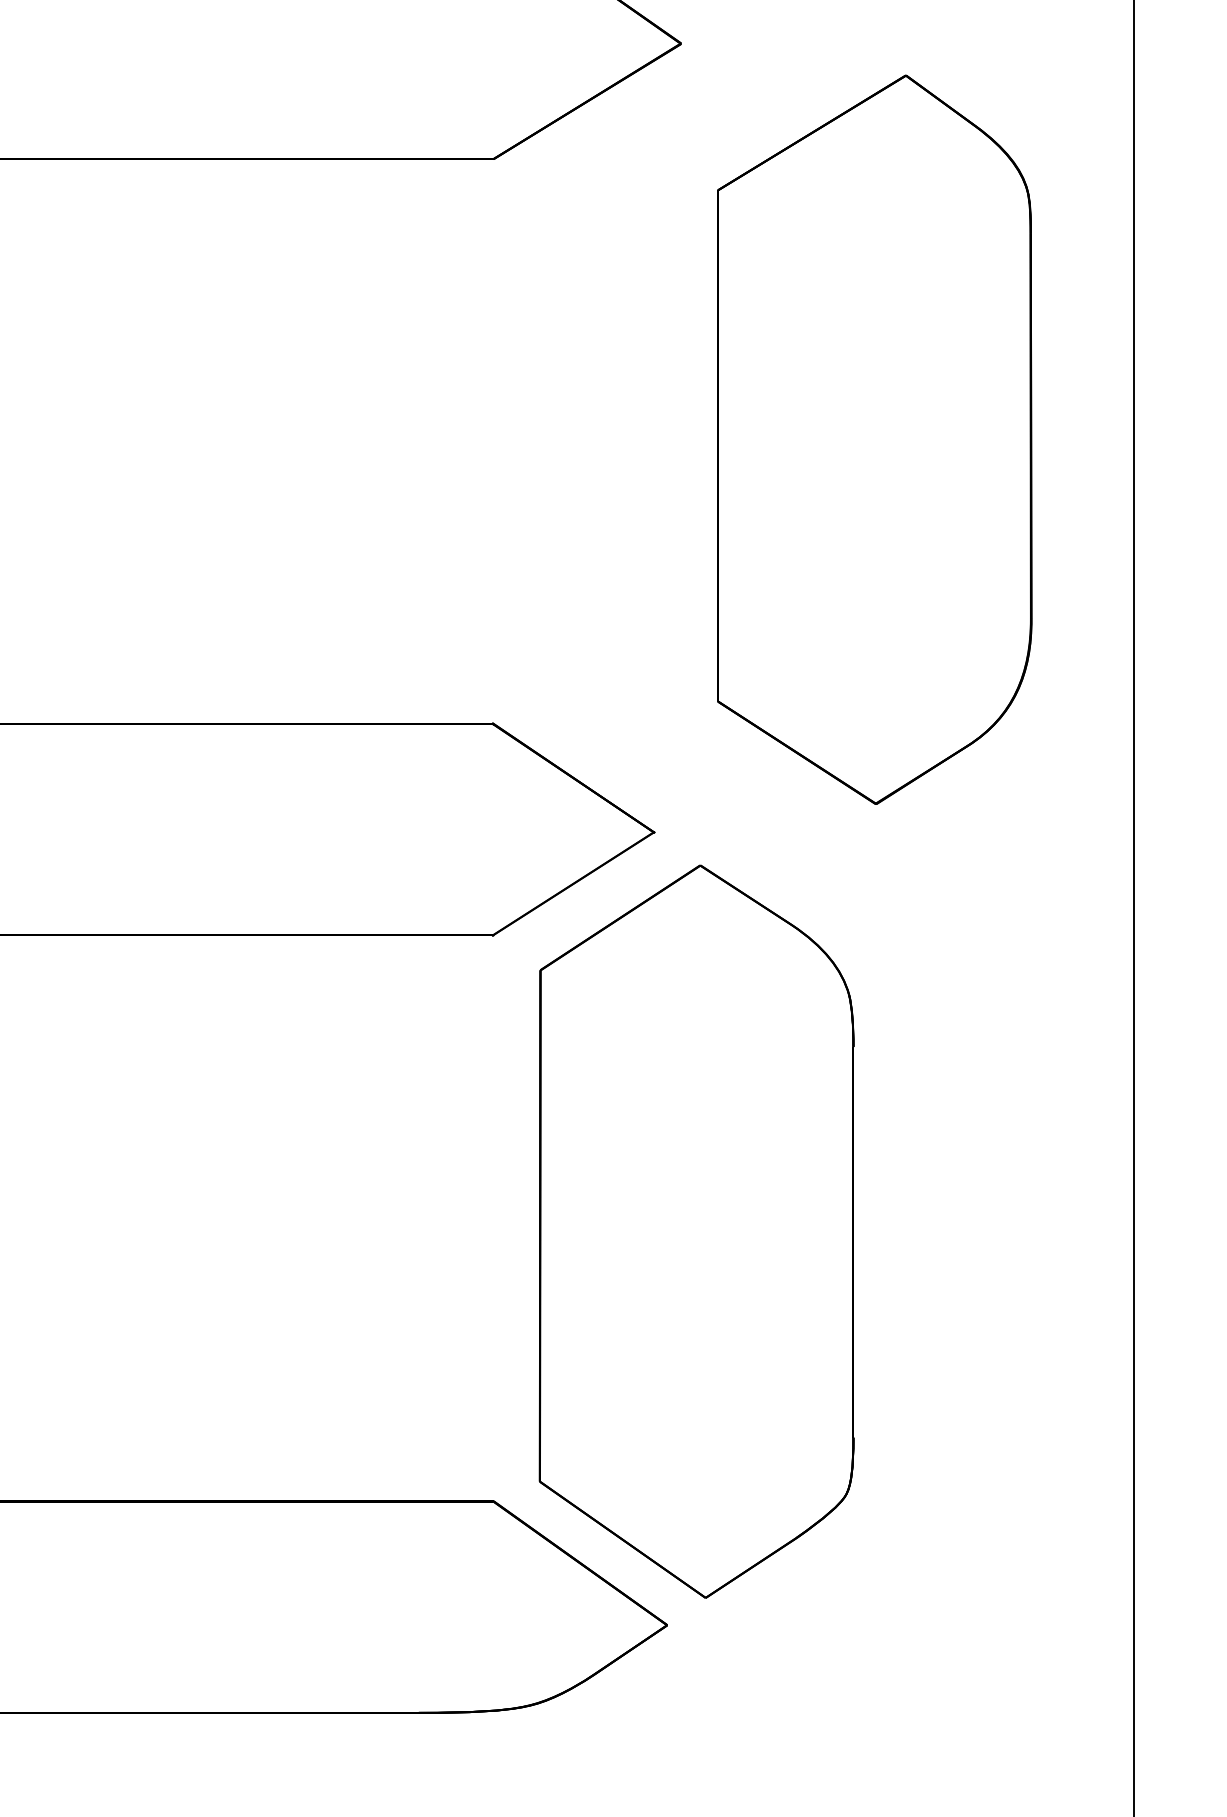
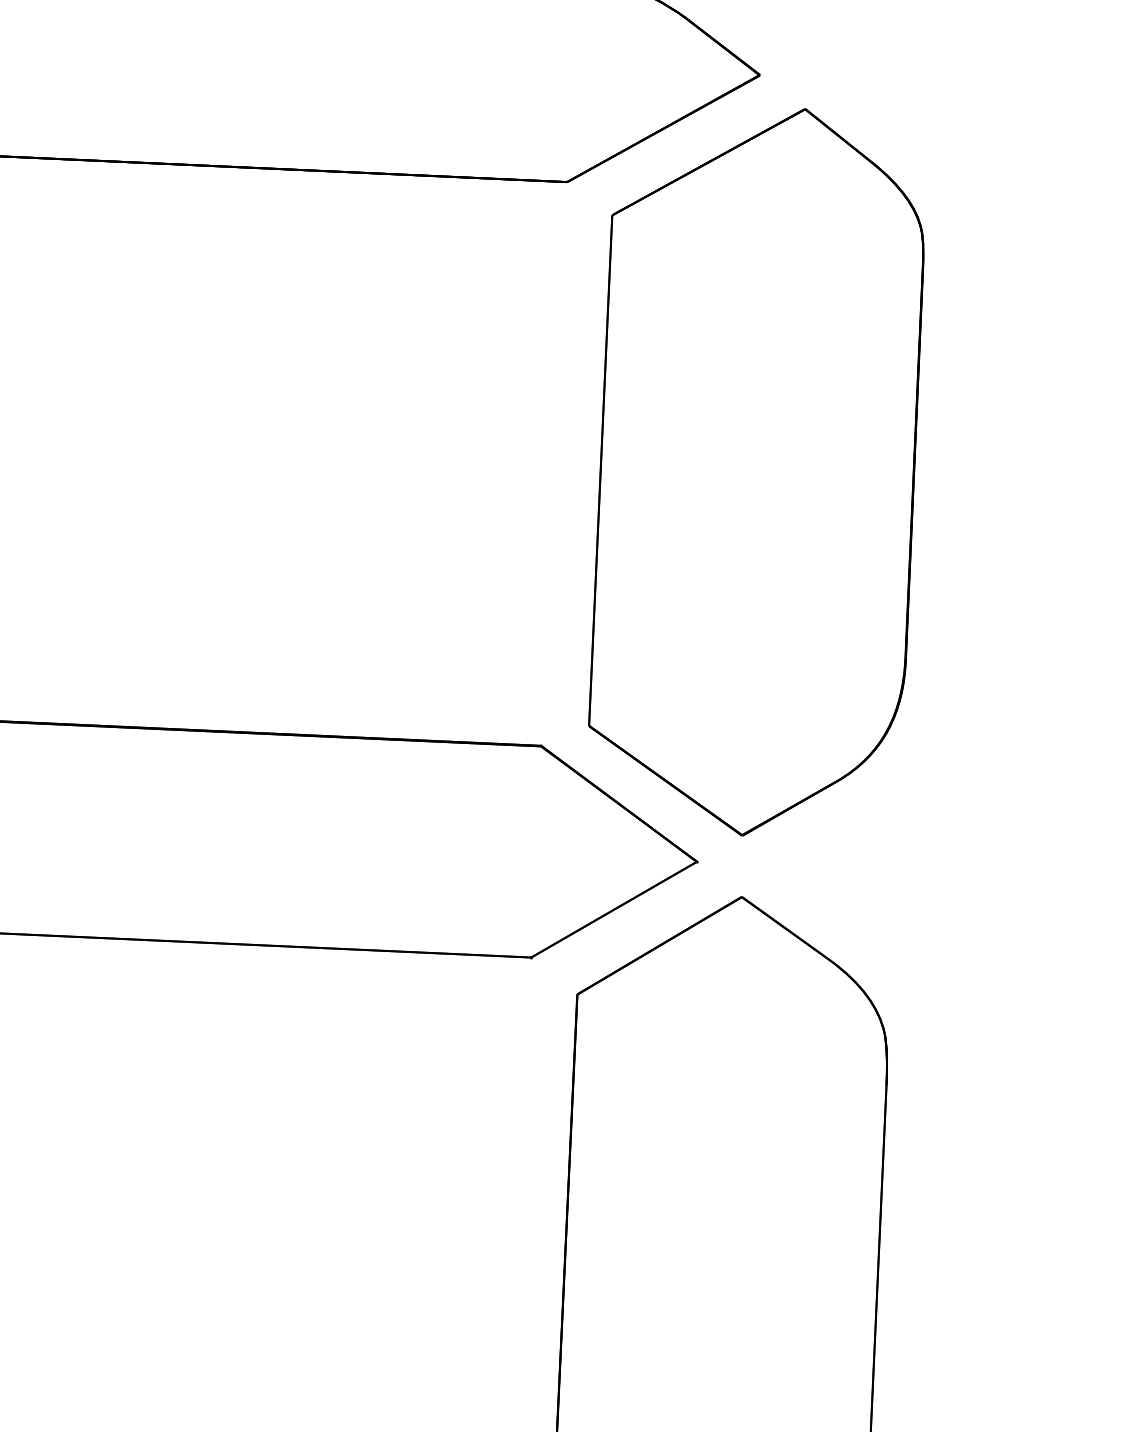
part: (874, 439) -> (757, 471), moved

